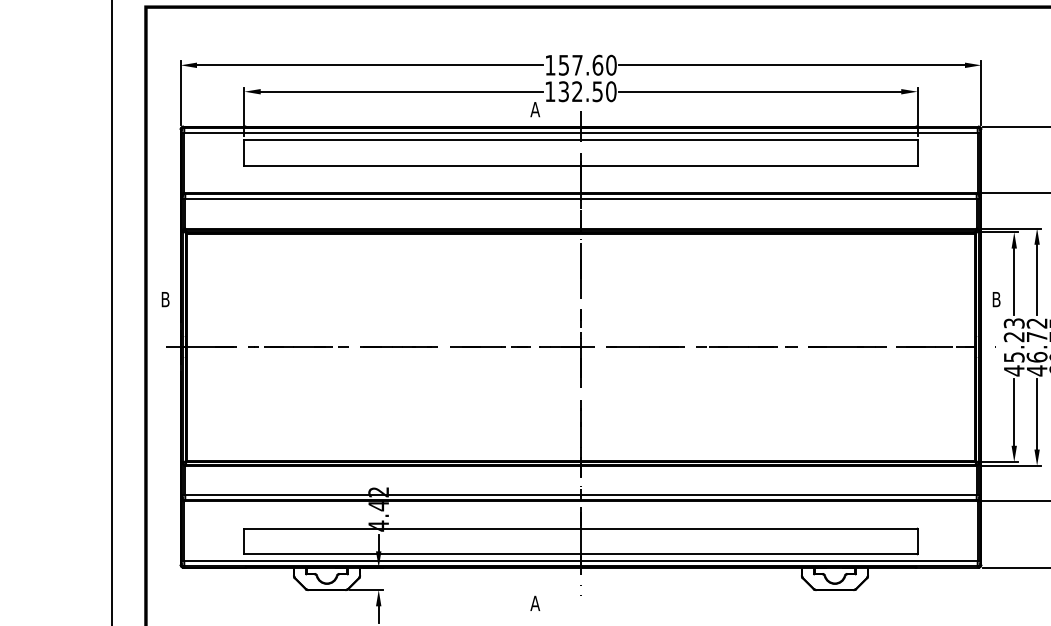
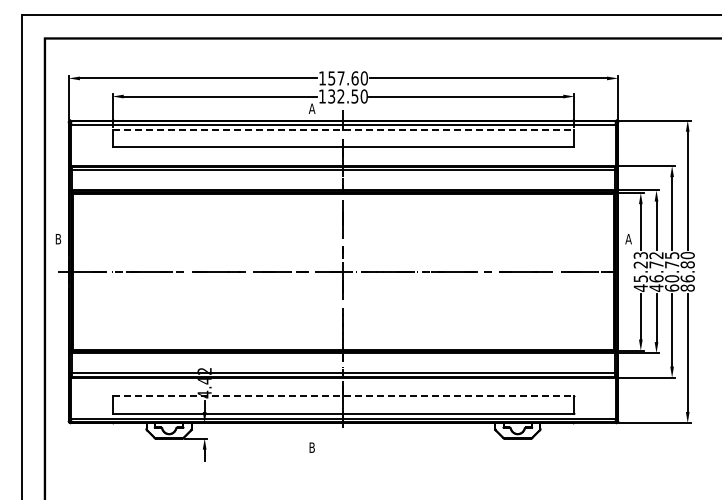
line: (581, 139) -> (343, 129), solid -> dashed
text: (996, 300) -> (628, 239), B -> A
line: (581, 528) -> (343, 396), solid -> dashed
text: (534, 603) -> (311, 447), A -> B

